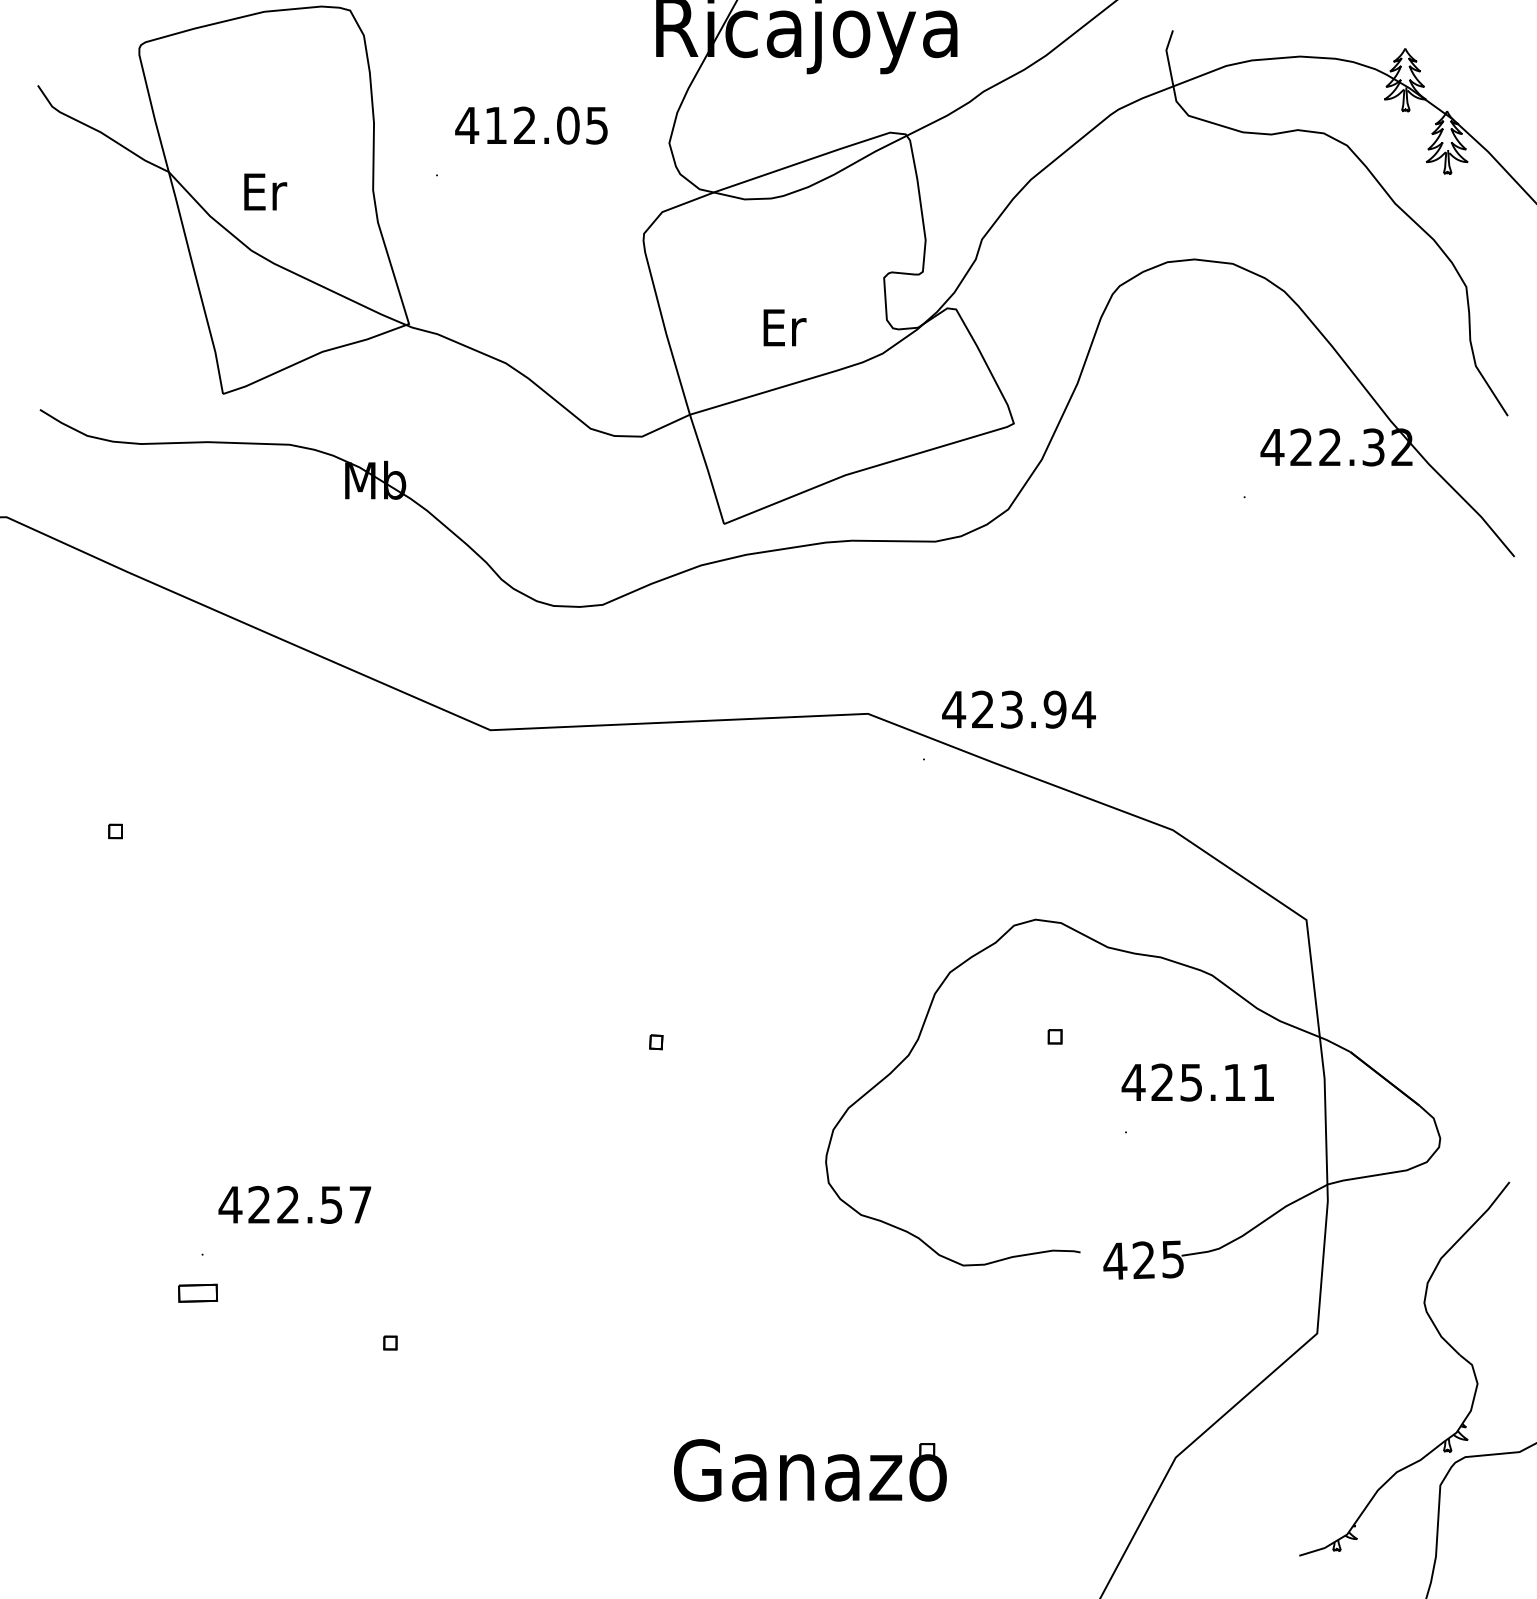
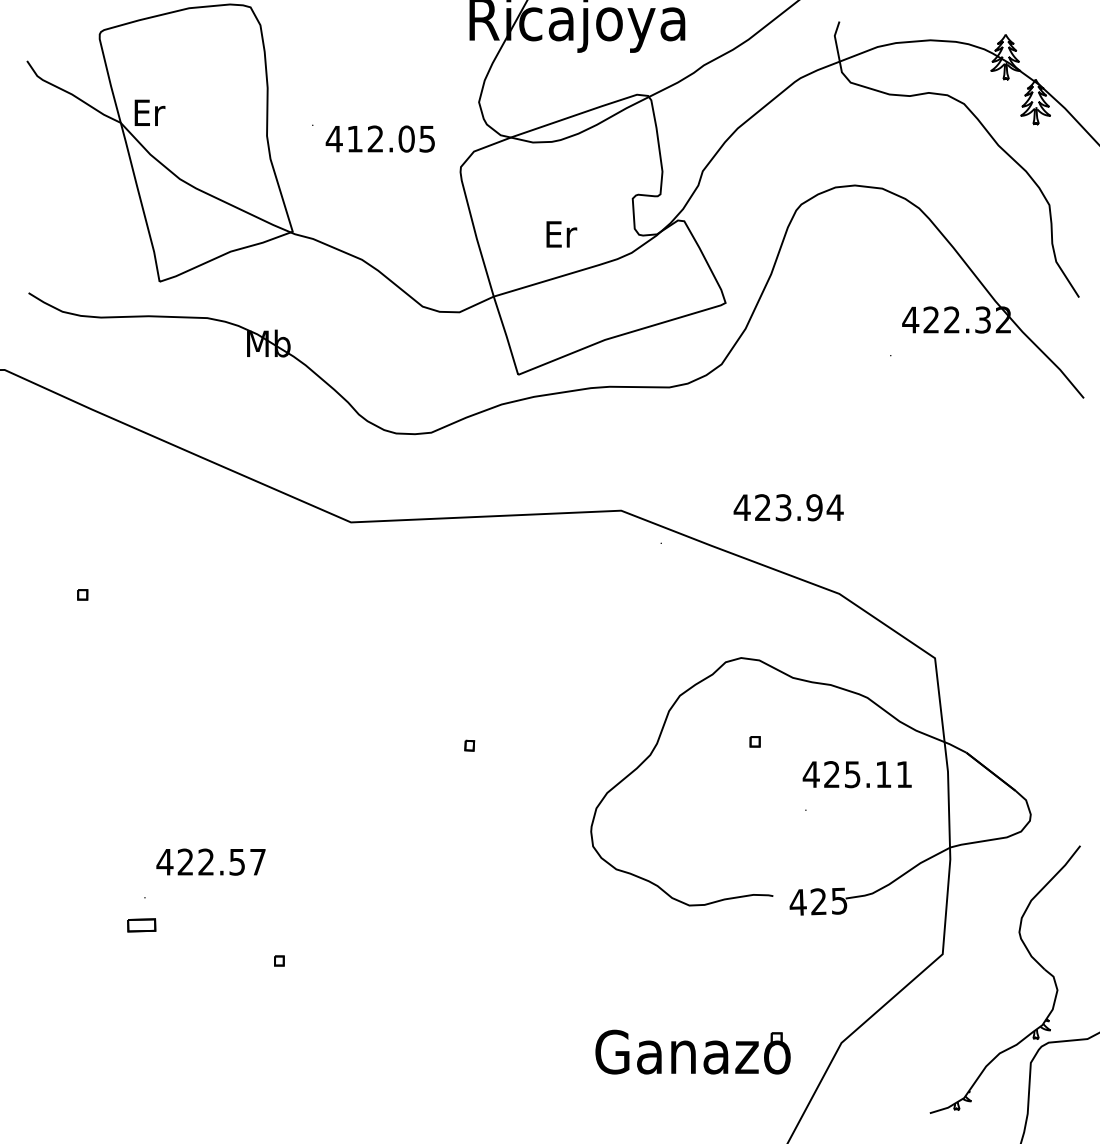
text: (531, 125) -> (380, 139), moved
text: (265, 191) -> (149, 112), moved
text: (1018, 709) -> (788, 507), moved
part: (810, 1470) -> (693, 1052), moved

